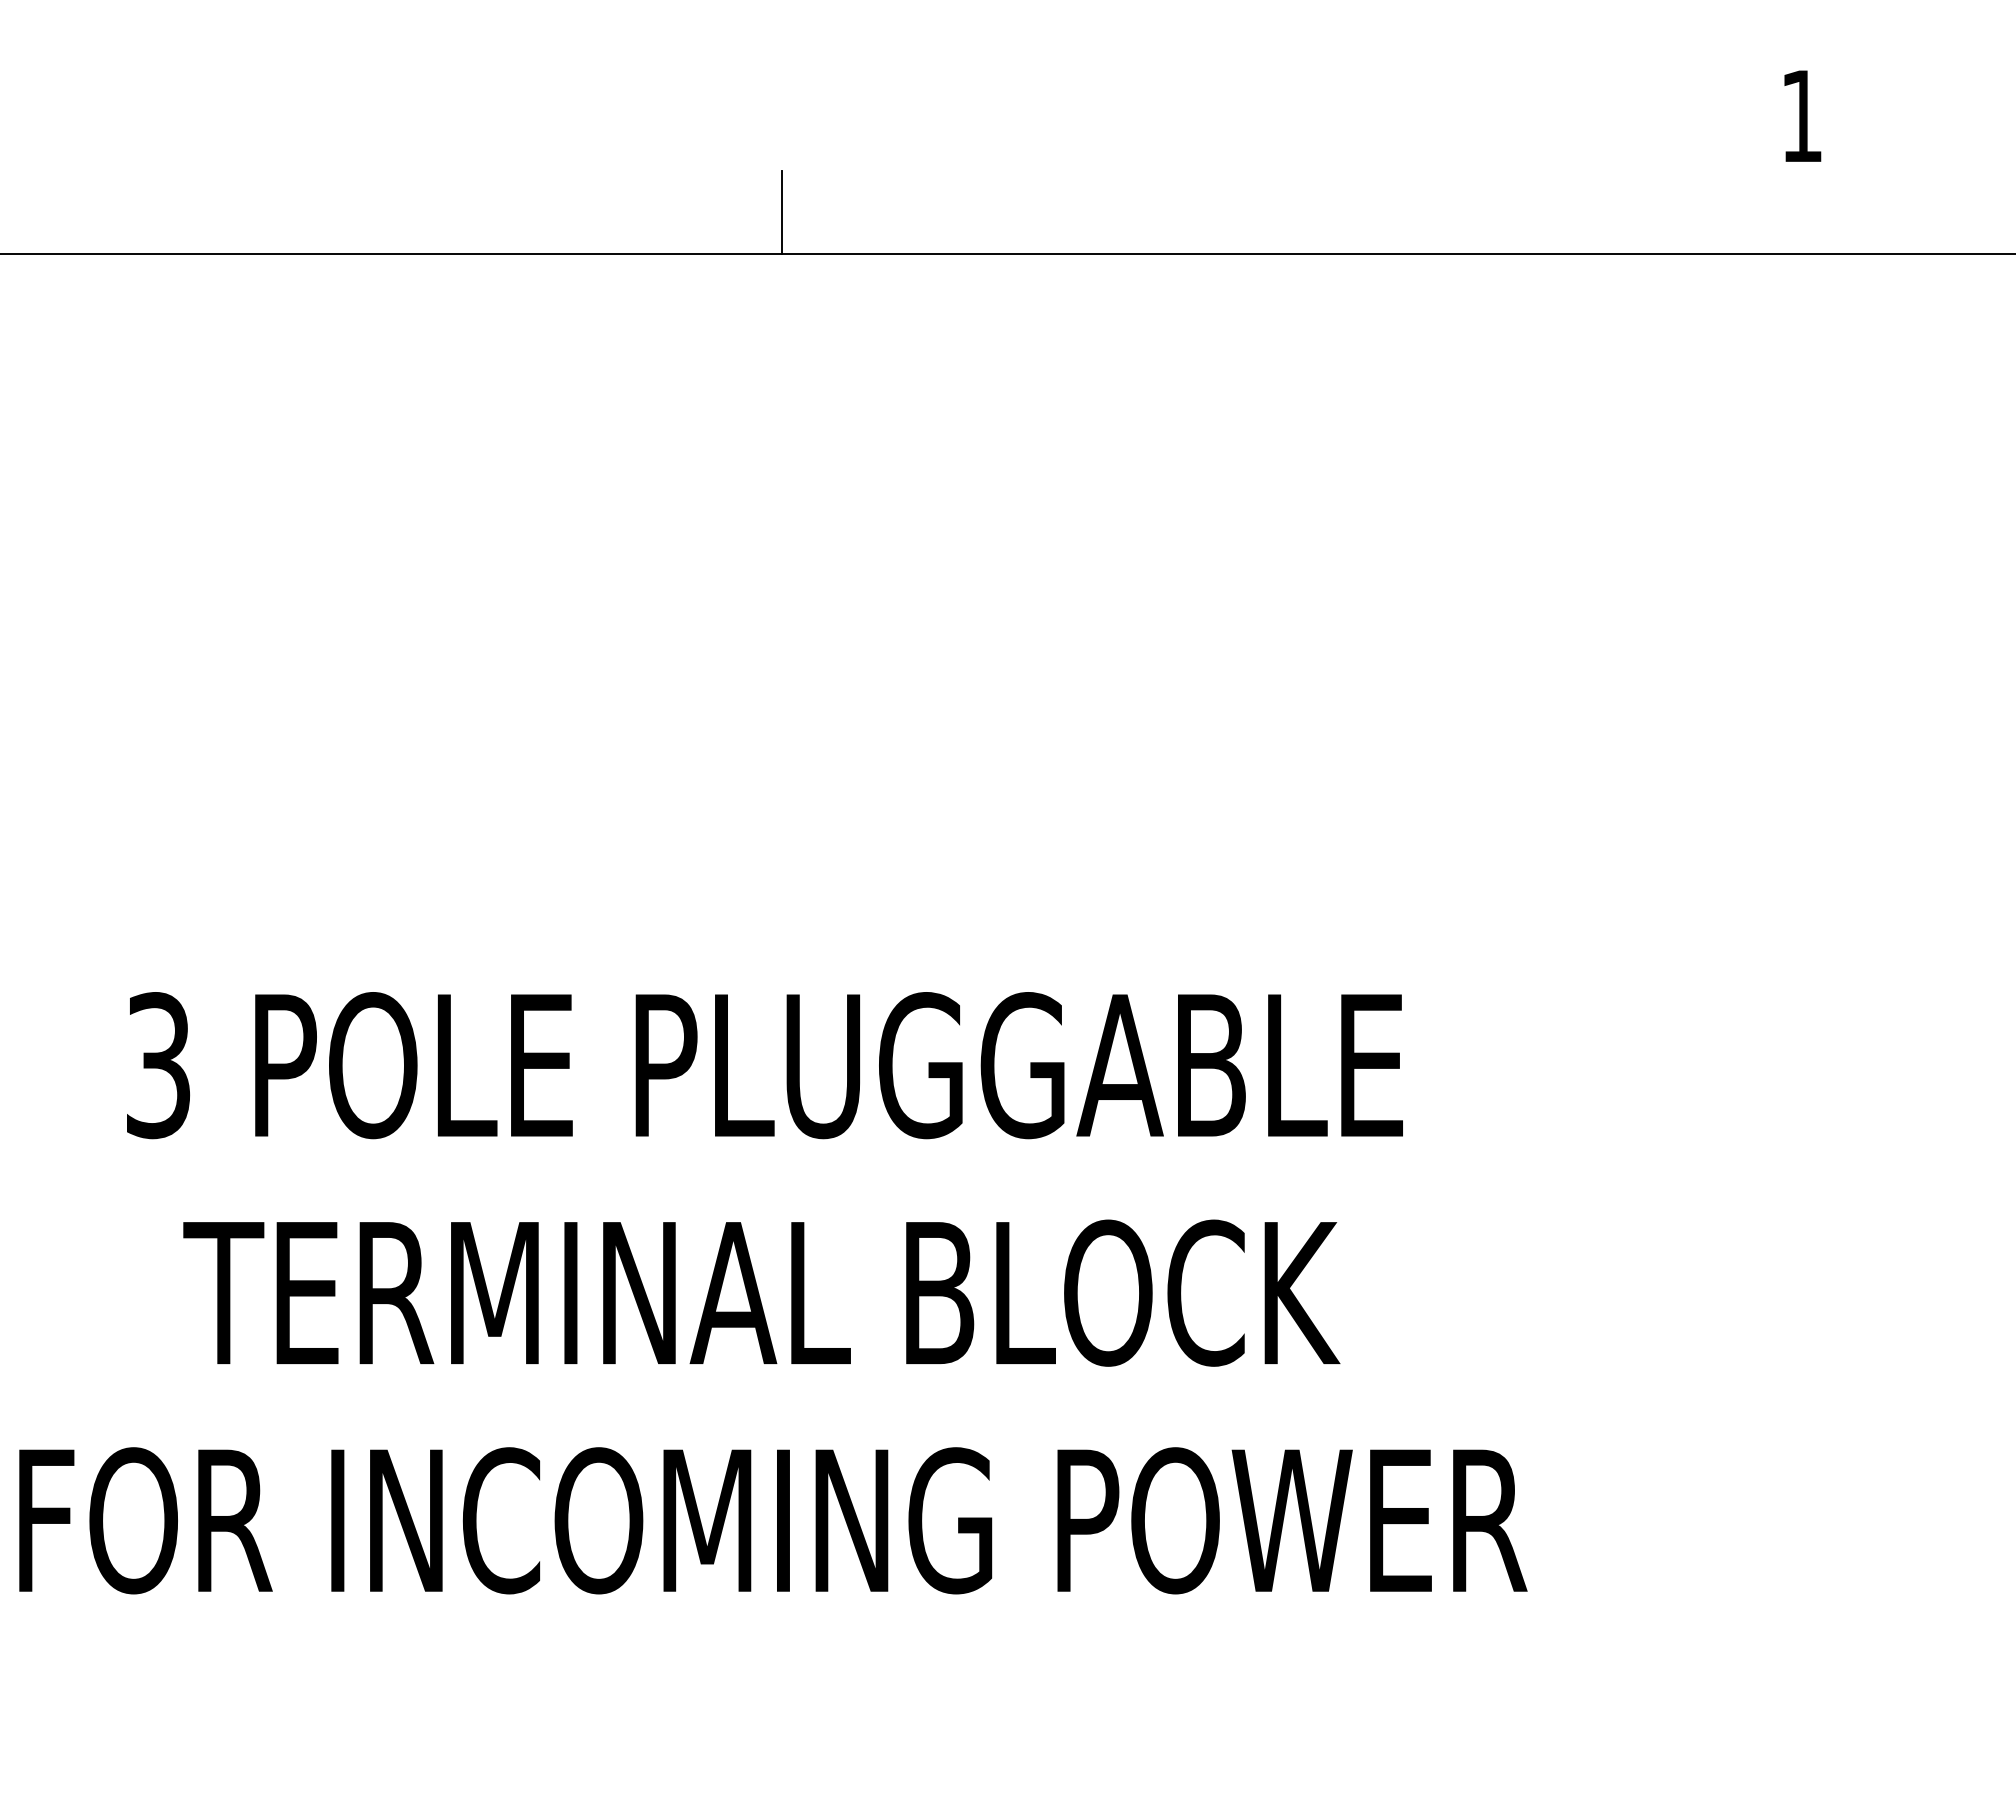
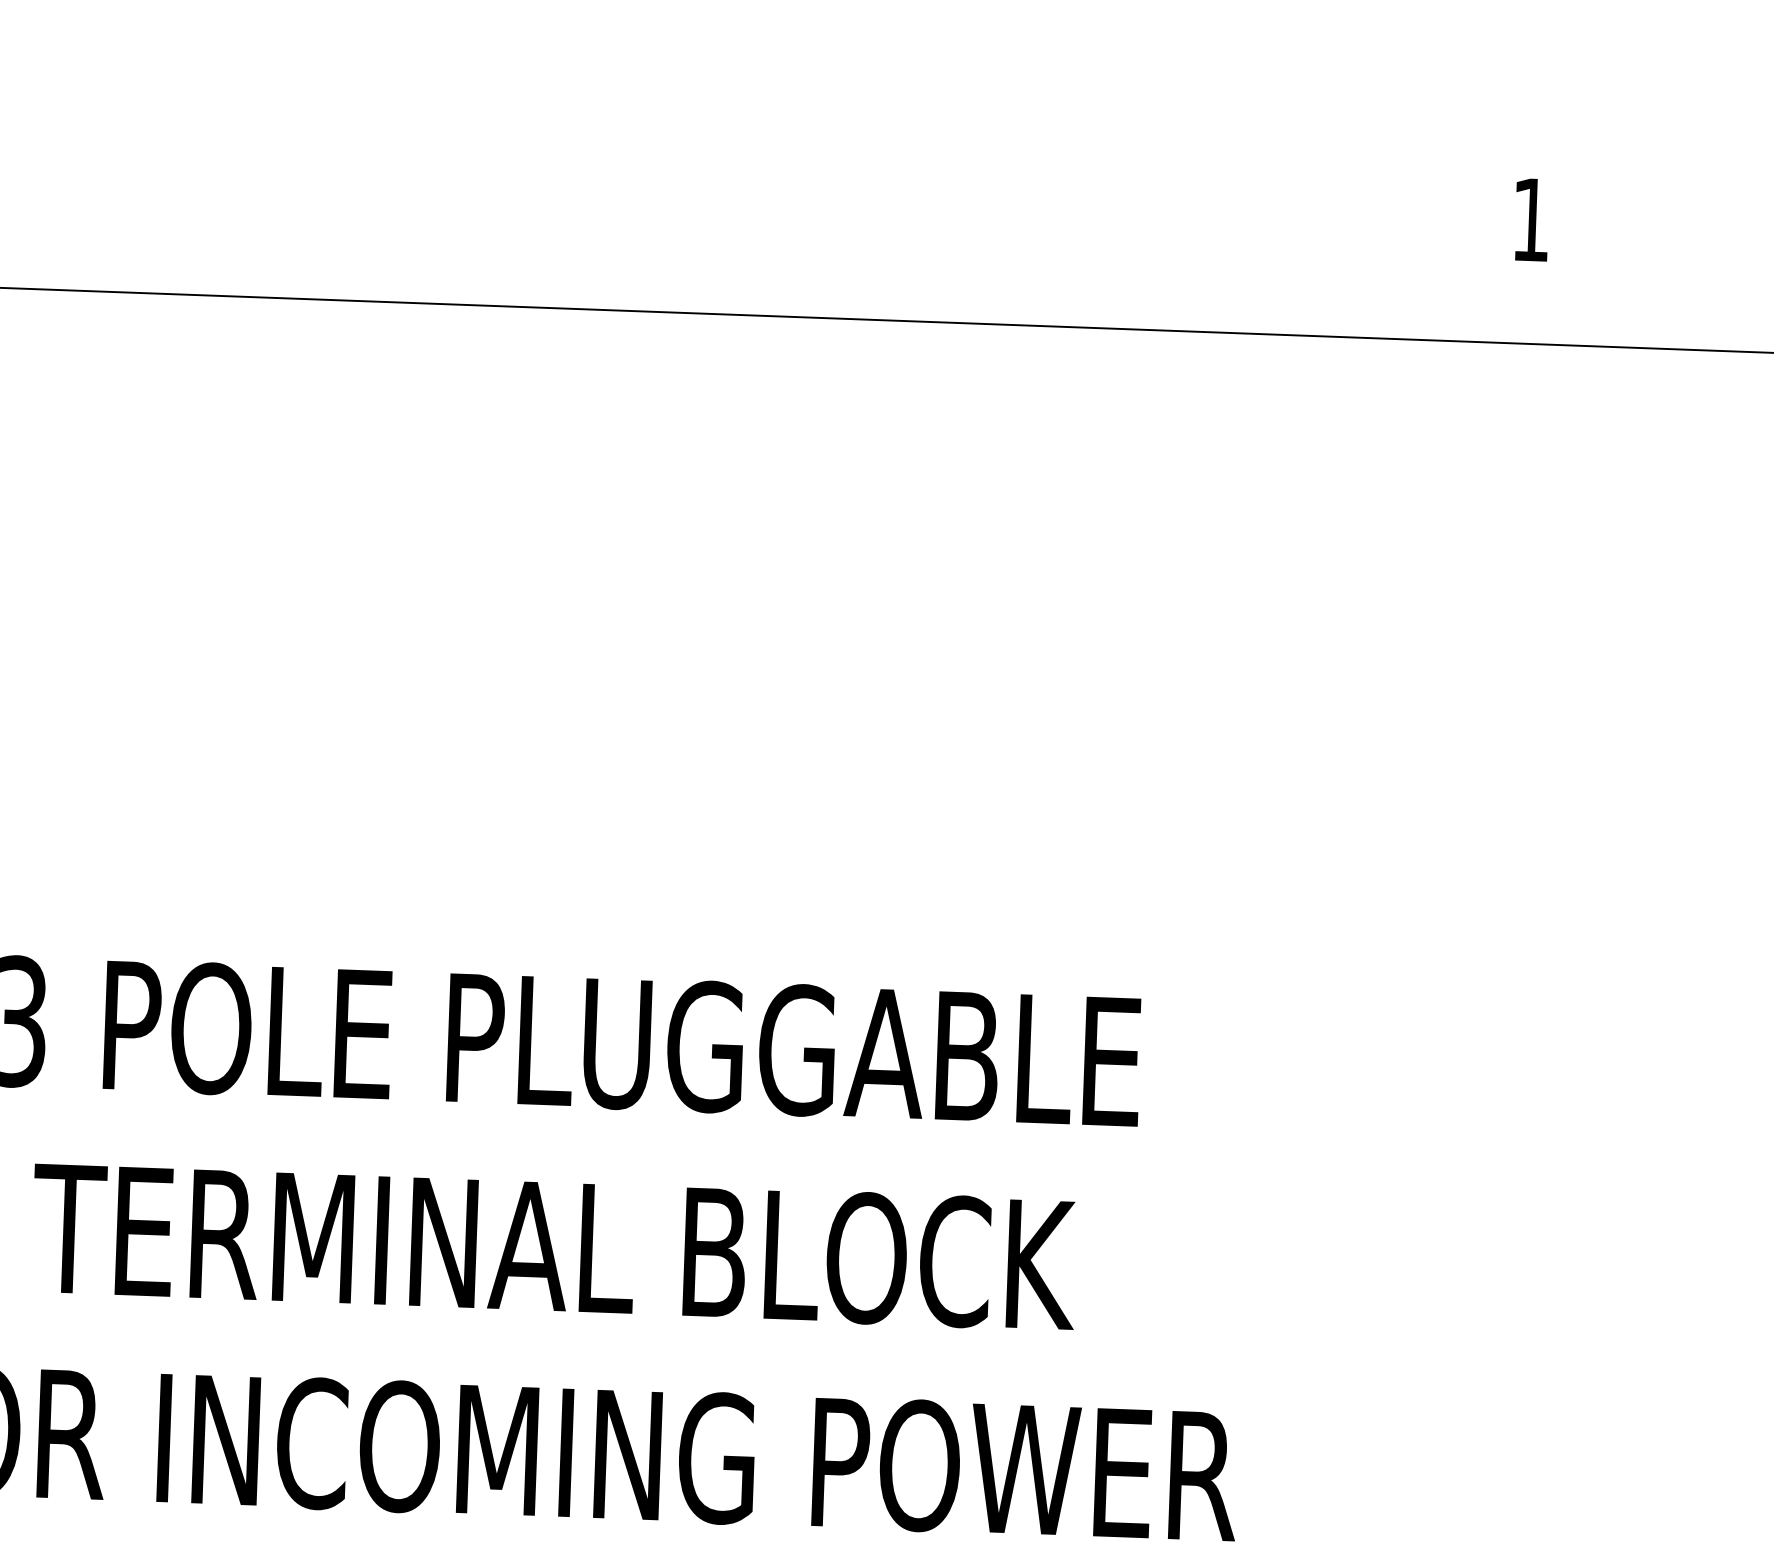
line: (782, 212) -> (608, 273), removed

